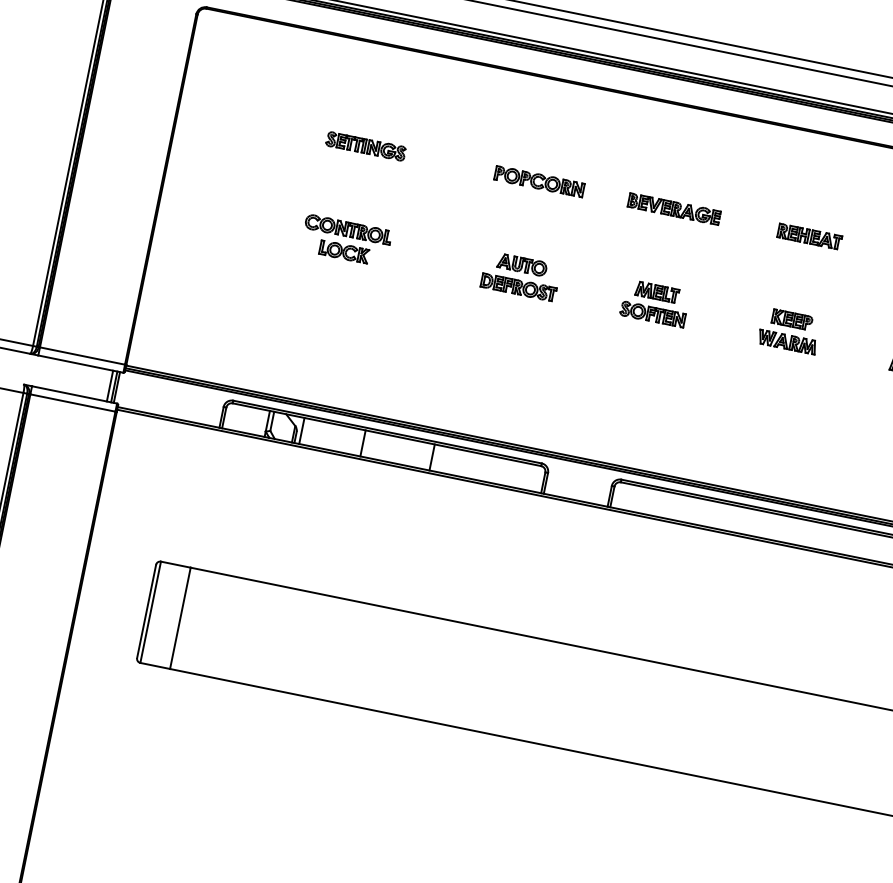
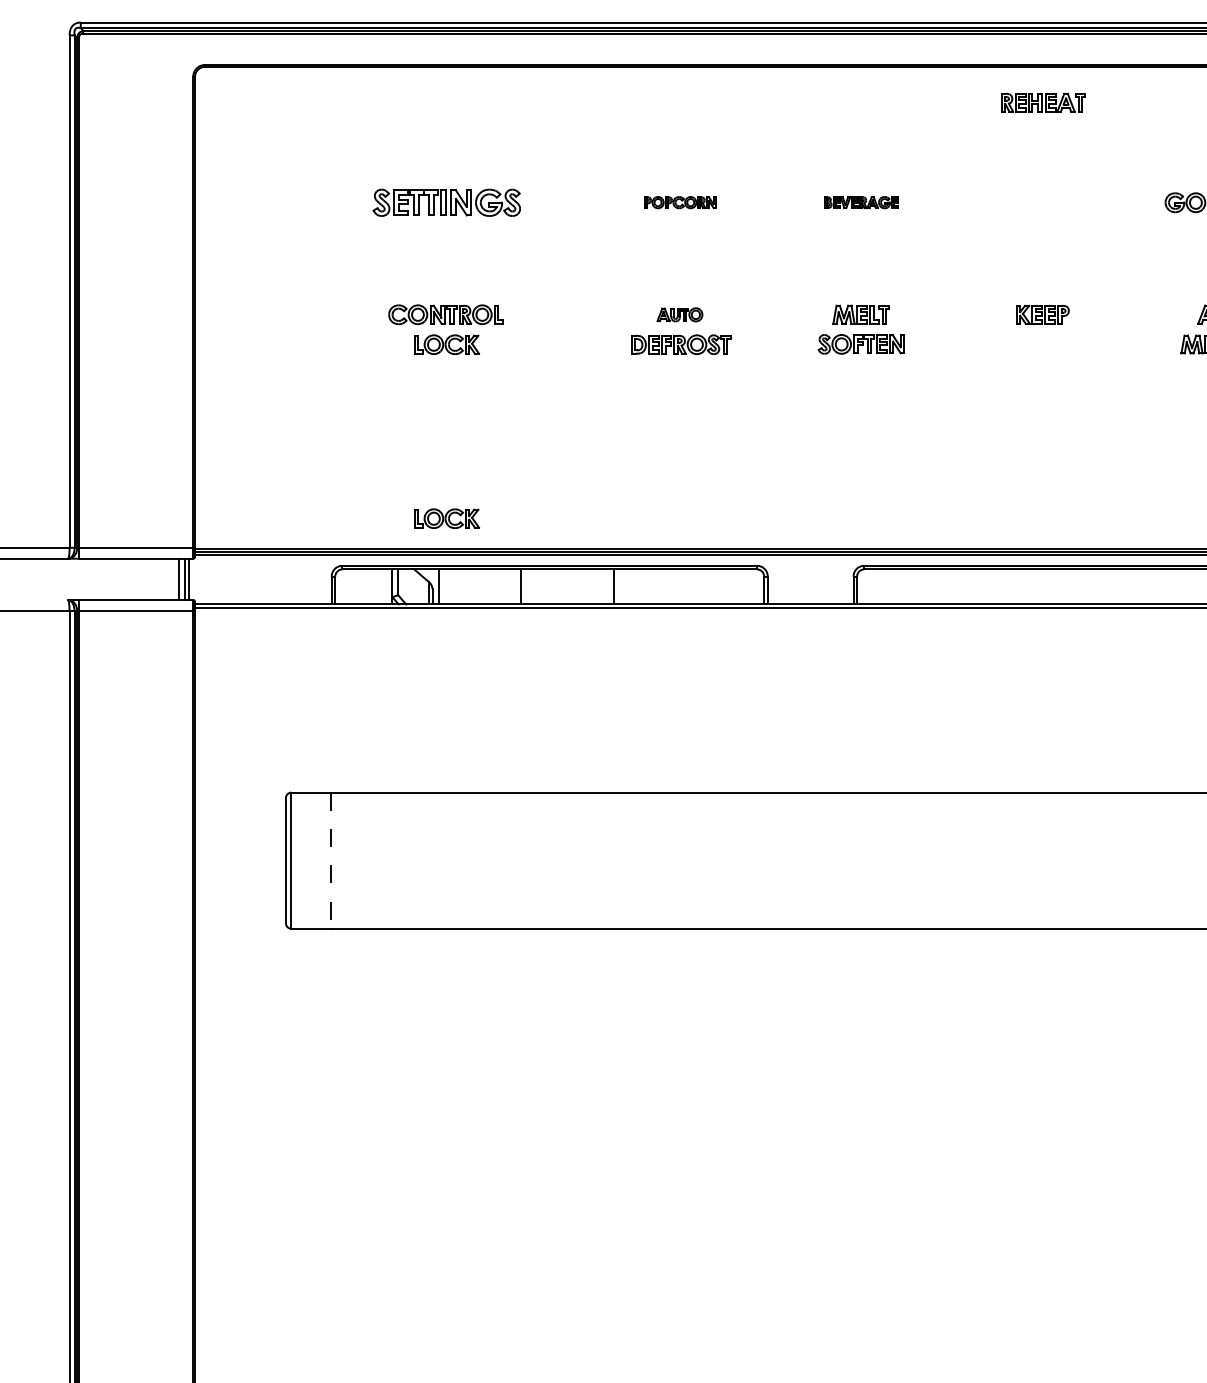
part: (365, 146) -> (446, 202), size x1.4
part: (538, 181) -> (679, 202), size x0.6
part: (674, 208) -> (861, 202), size x0.6
part: (809, 236) -> (1043, 102), moved
part: (522, 264) -> (679, 314), size x0.7
part: (787, 341) -> (1042, 344), removed
part: (317, 381) -> (446, 518), added
line: (180, 618) -> (331, 861), solid -> dashed

